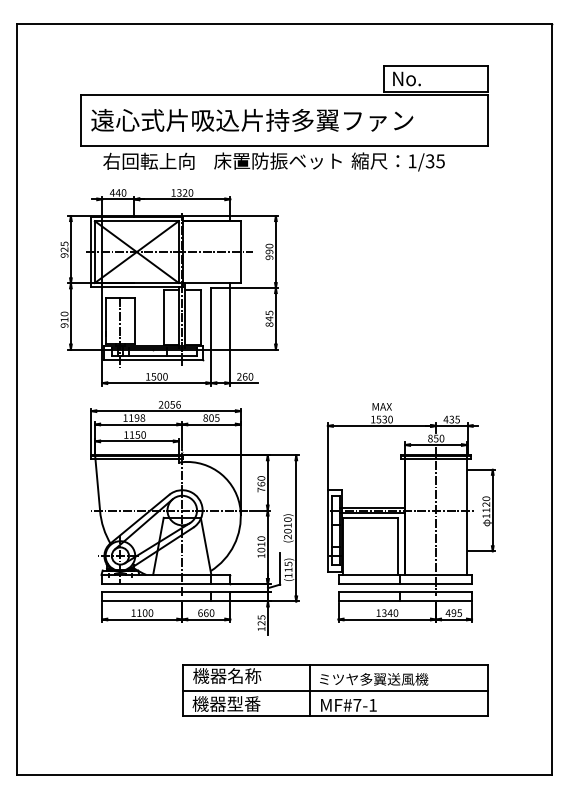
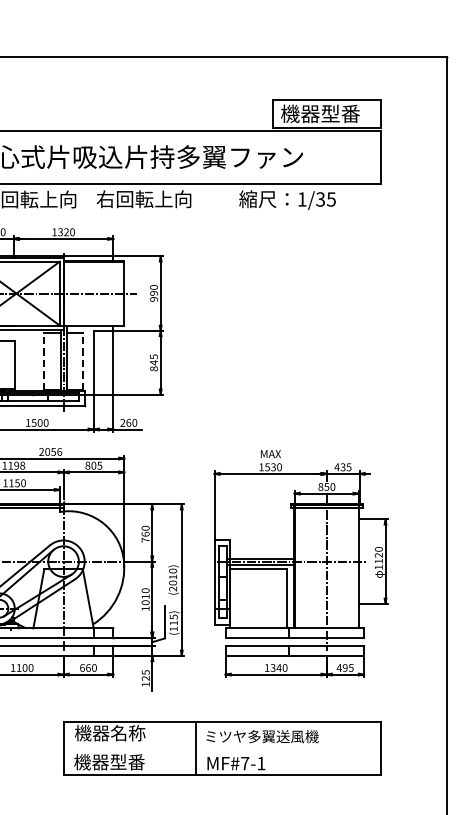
text: (429, 78) -> (319, 113), No. -> 機器型番
text: (277, 160) -> (162, 198), 床置防振ベット -> 右回転上向
line: (163, 317) -> (44, 361), solid -> dashed
line: (200, 317) -> (82, 361), solid -> dashed
line: (335, 690) -> (222, 748), removed

